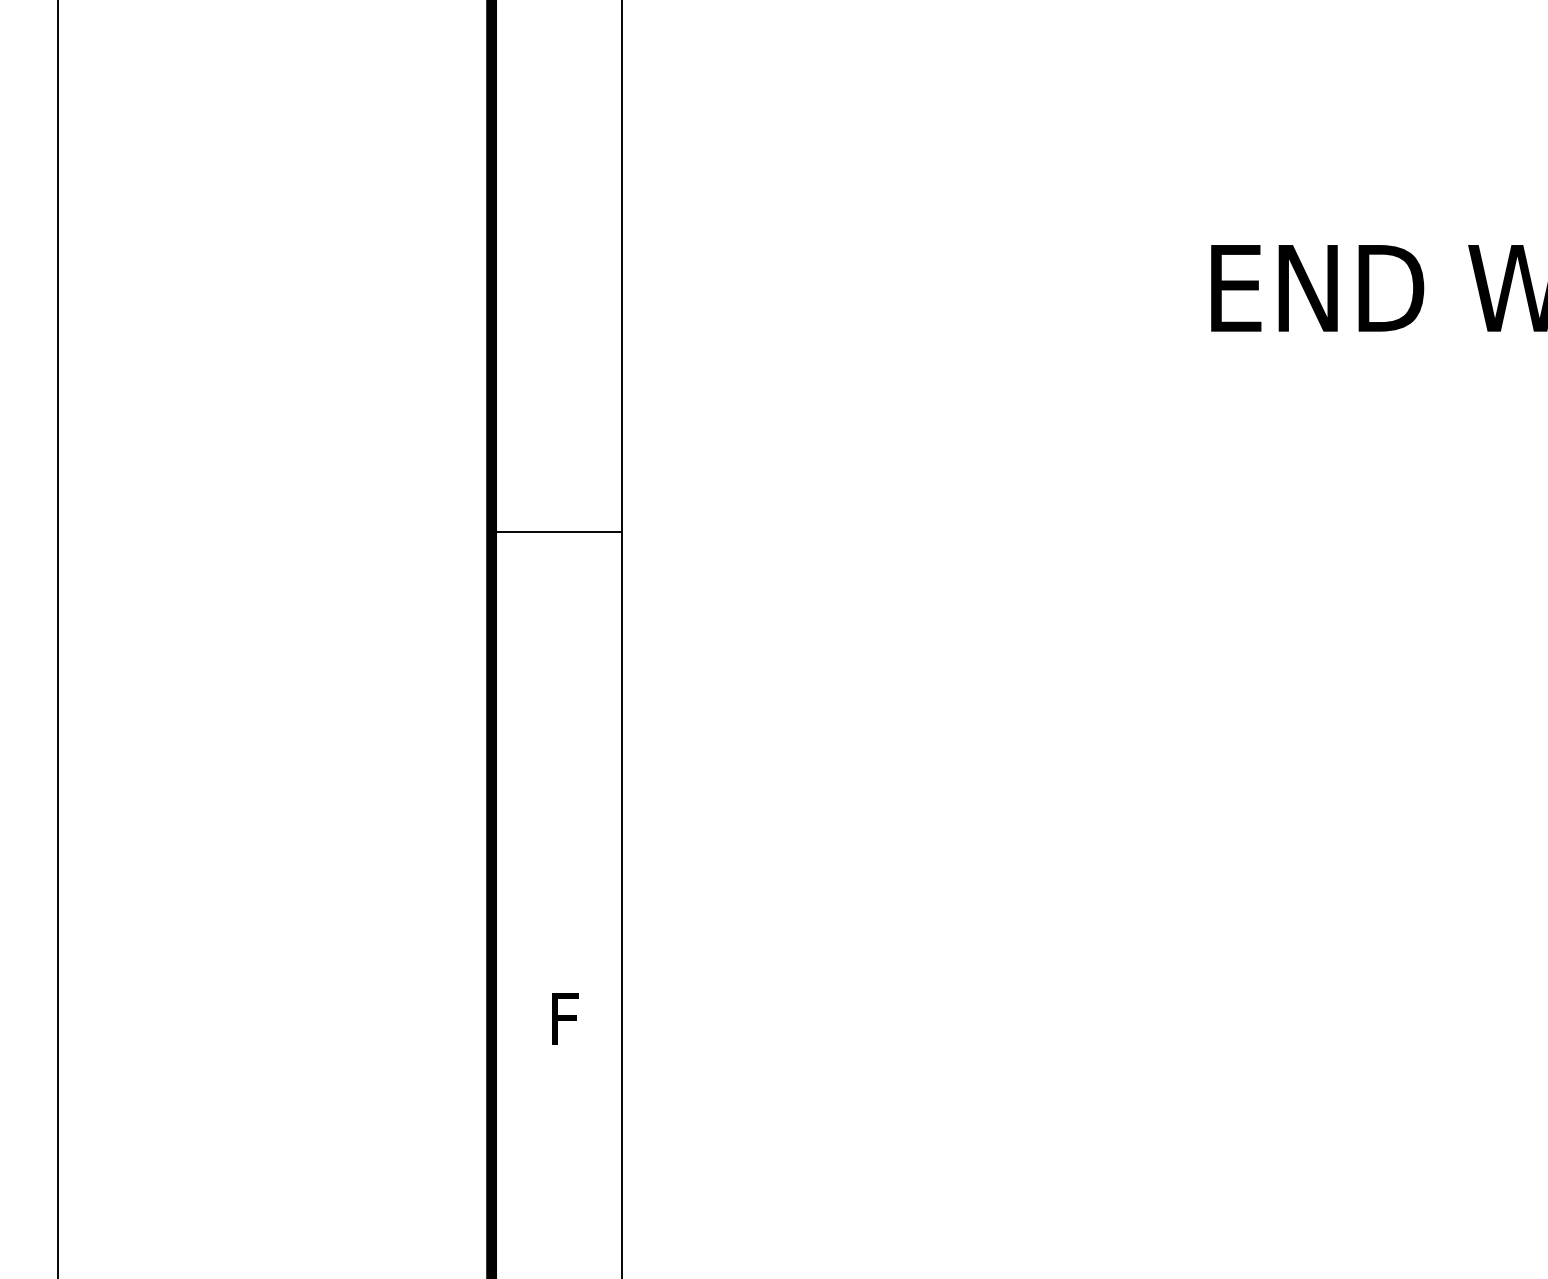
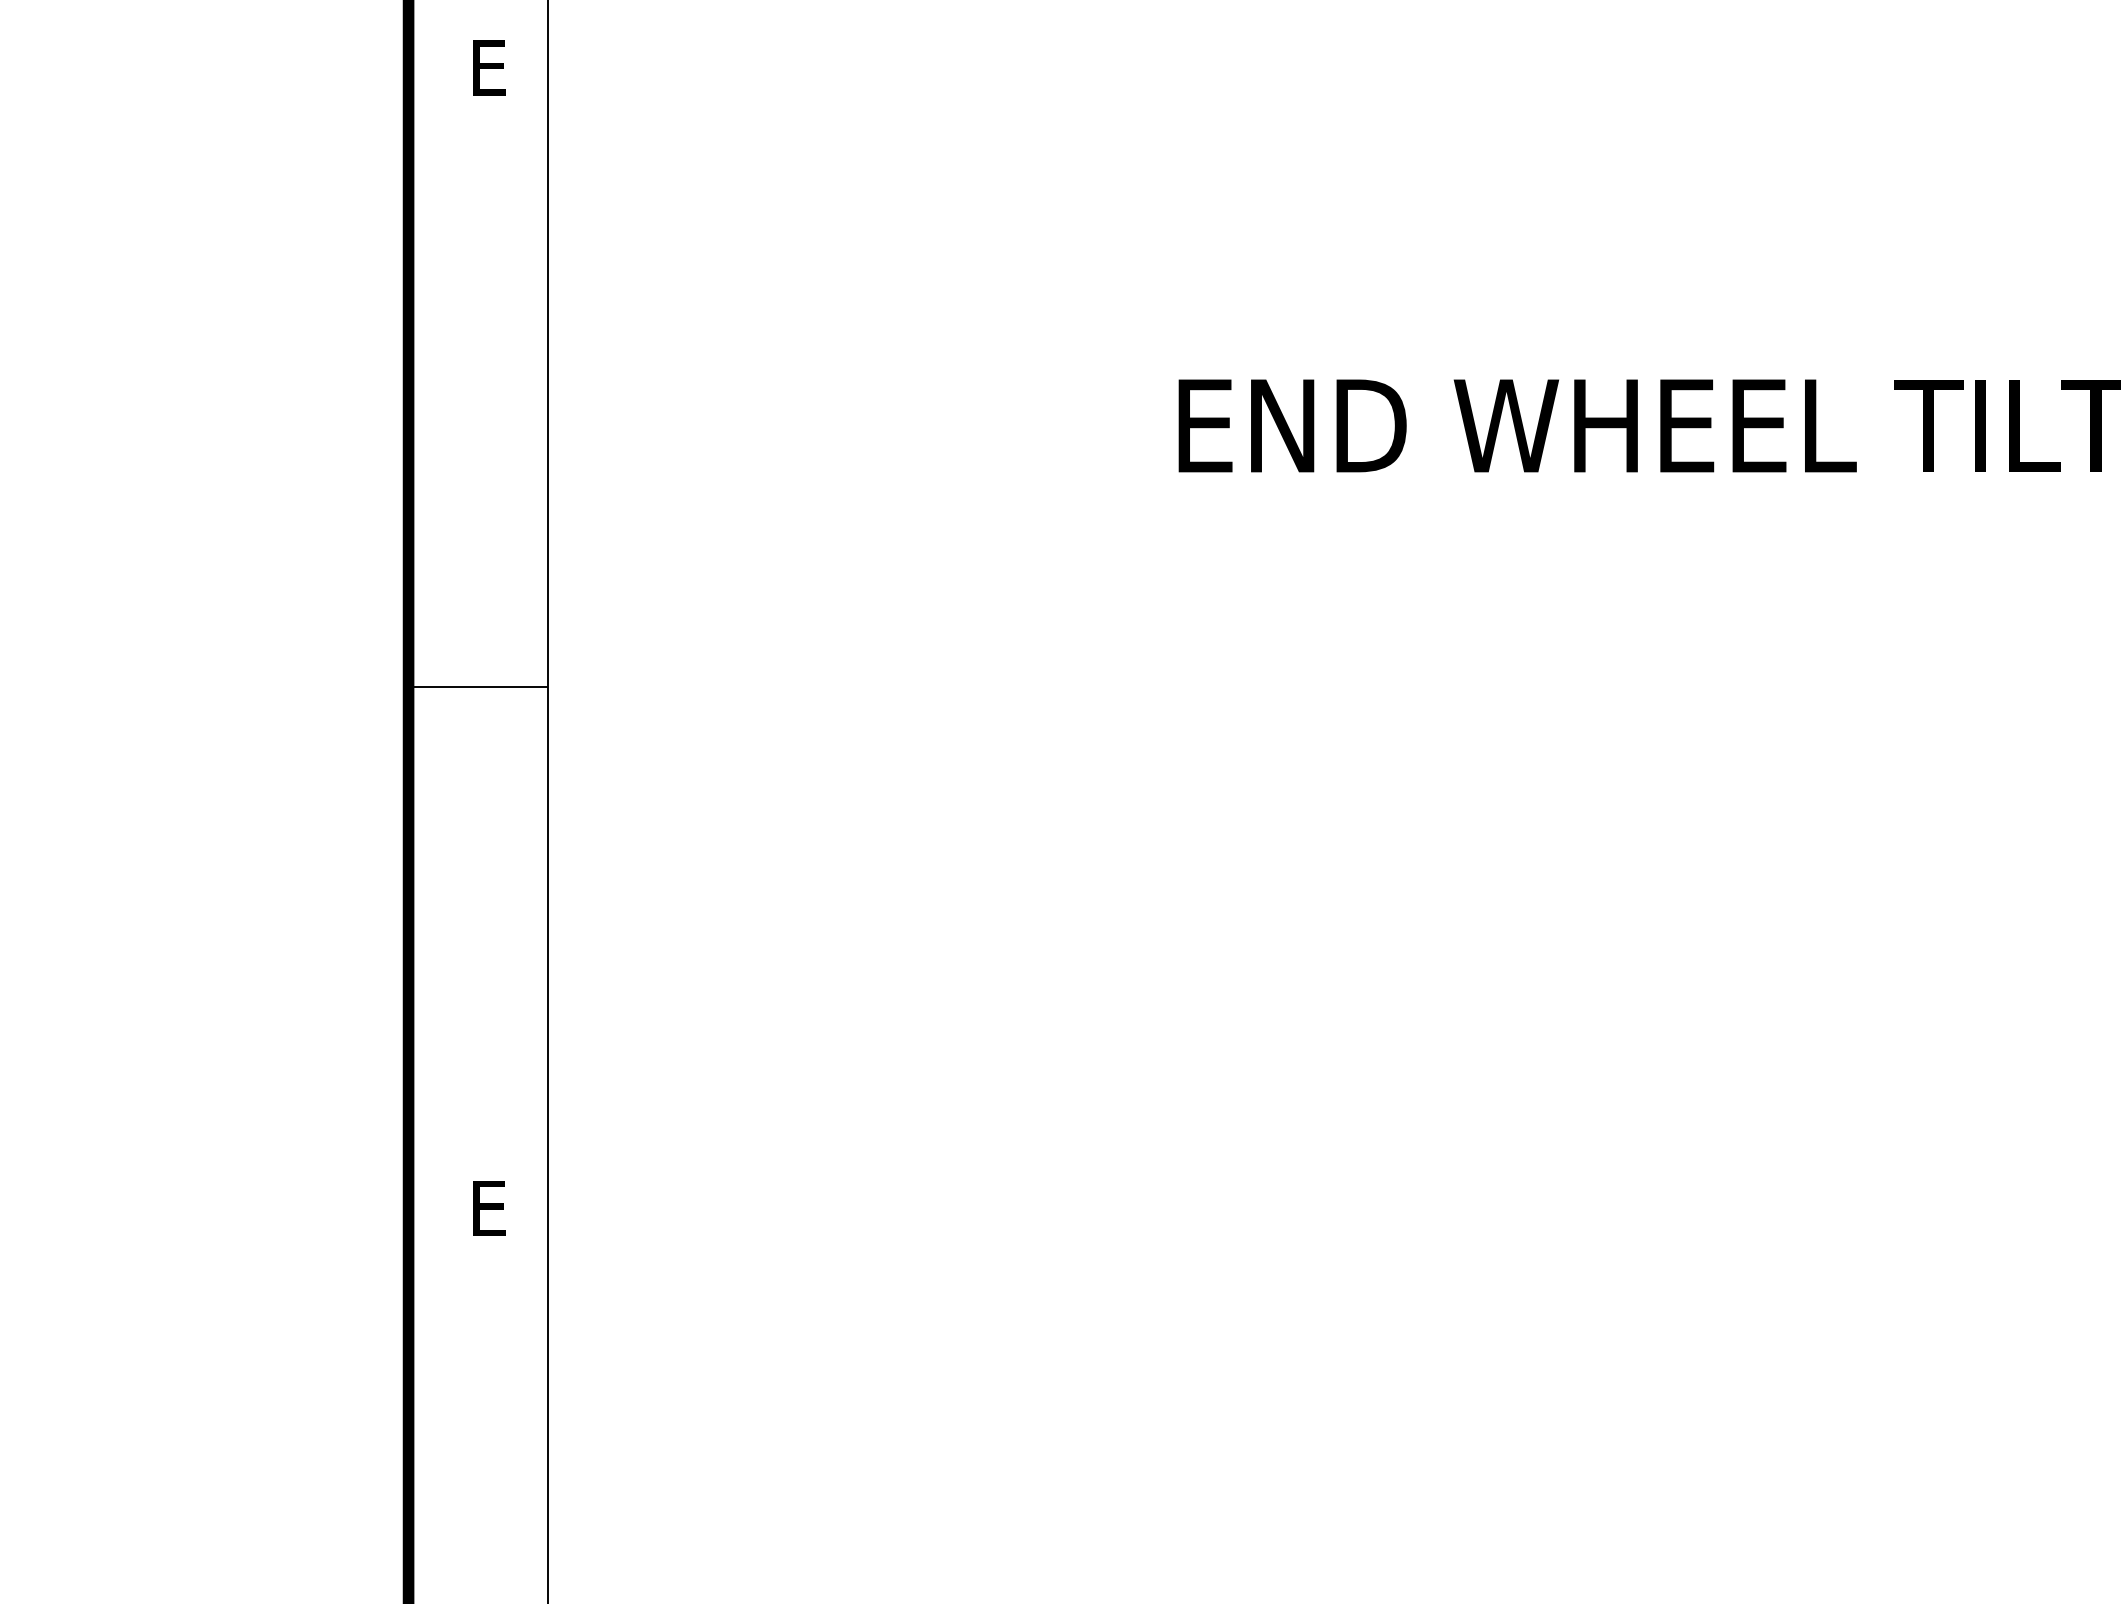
text: (570, 1019) -> (492, 1208), F -> E

